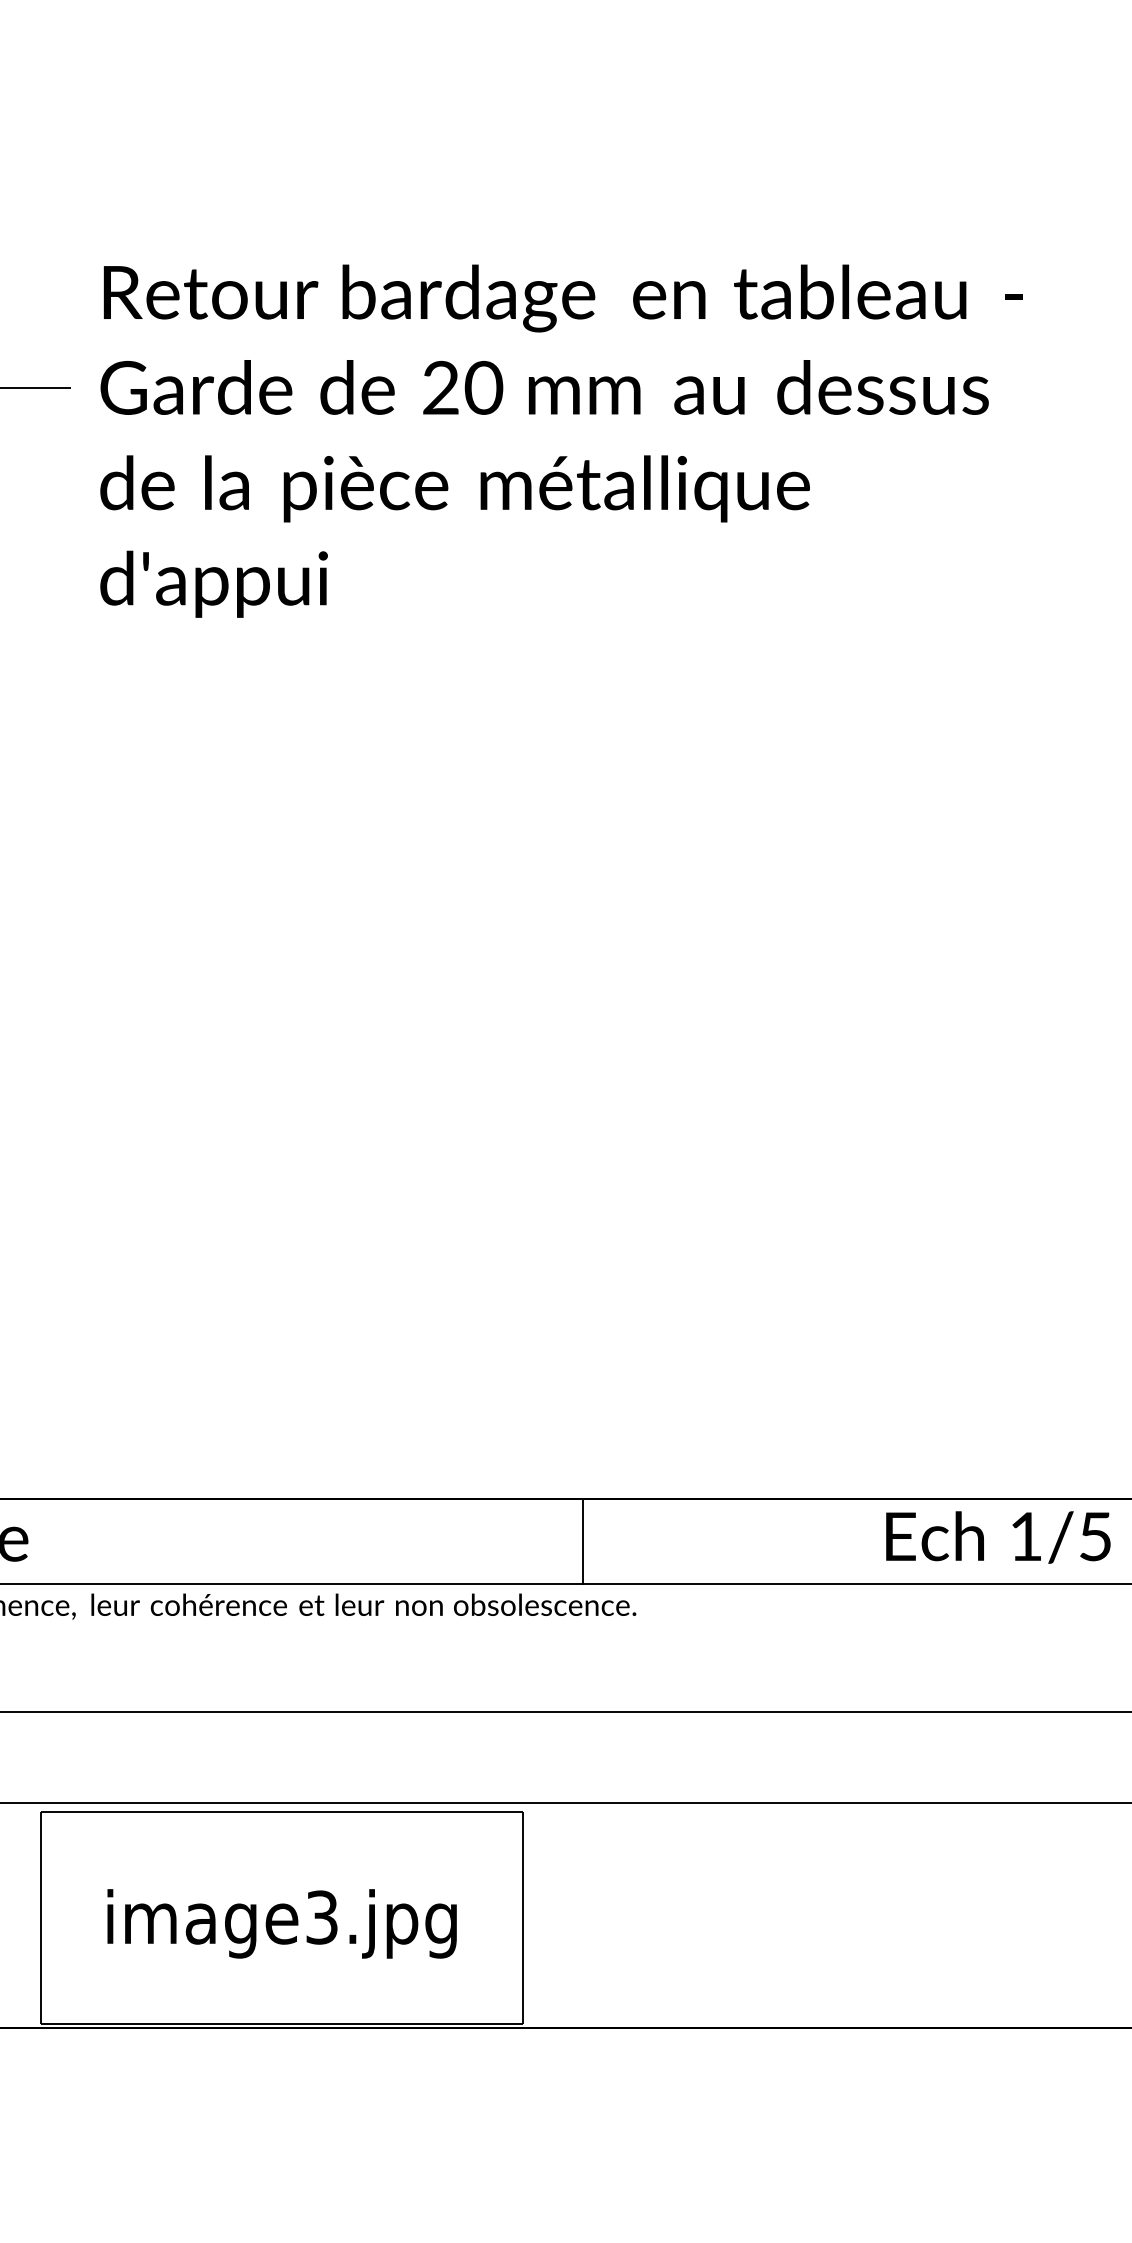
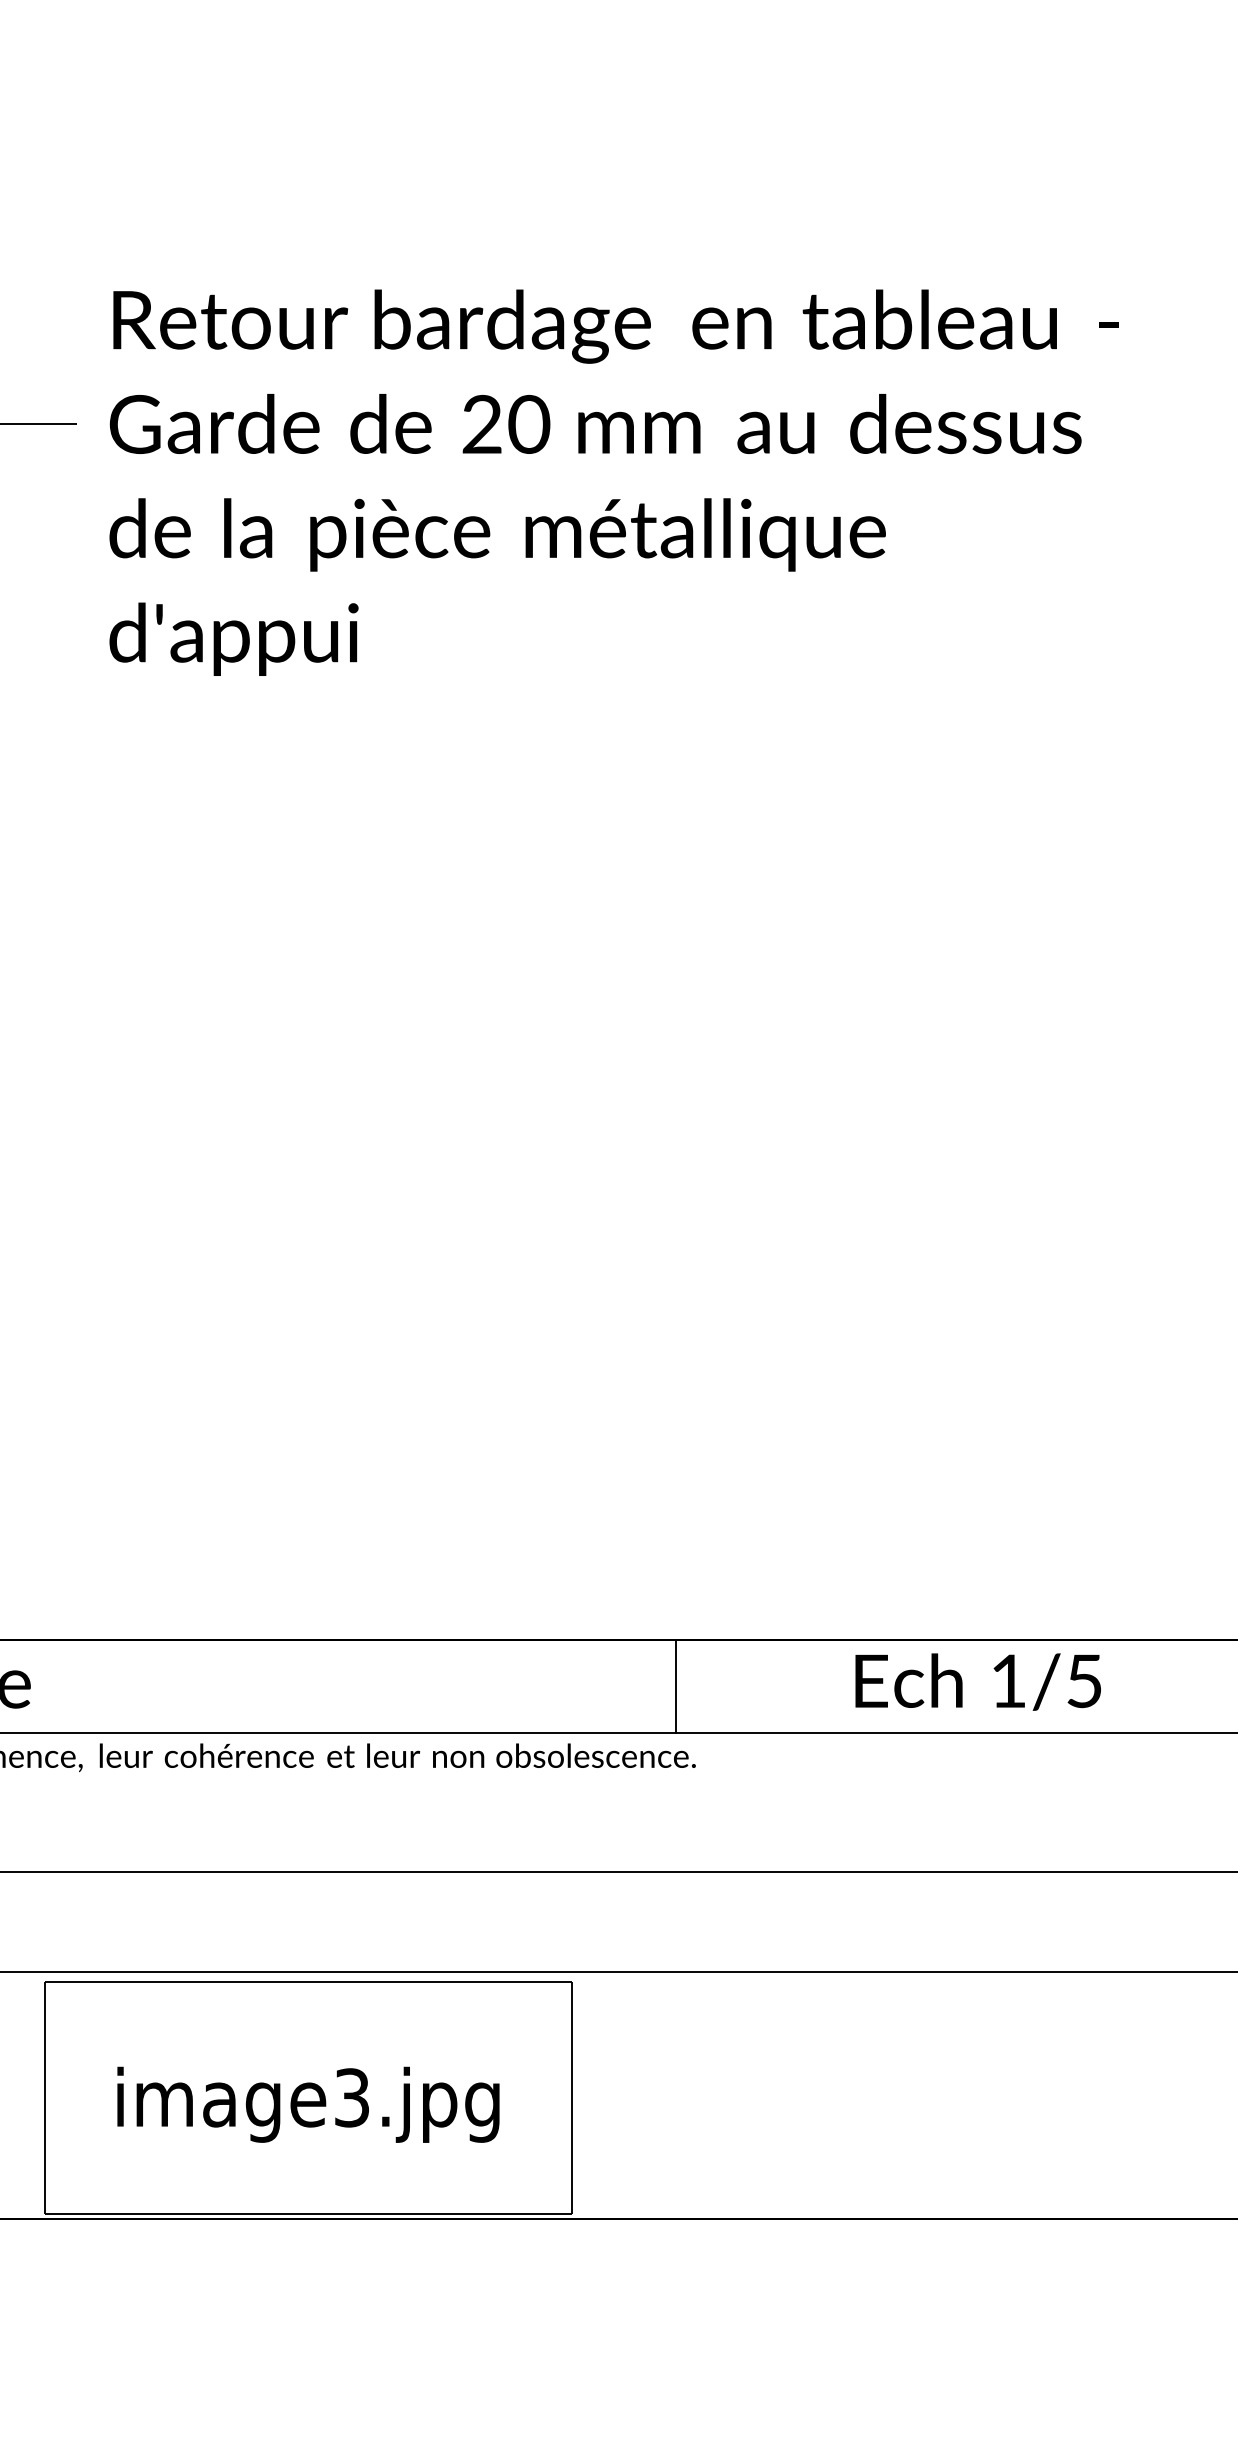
text: (998, 1537) -> (978, 1682), moved
line: (582, 1541) -> (675, 1686), moved

